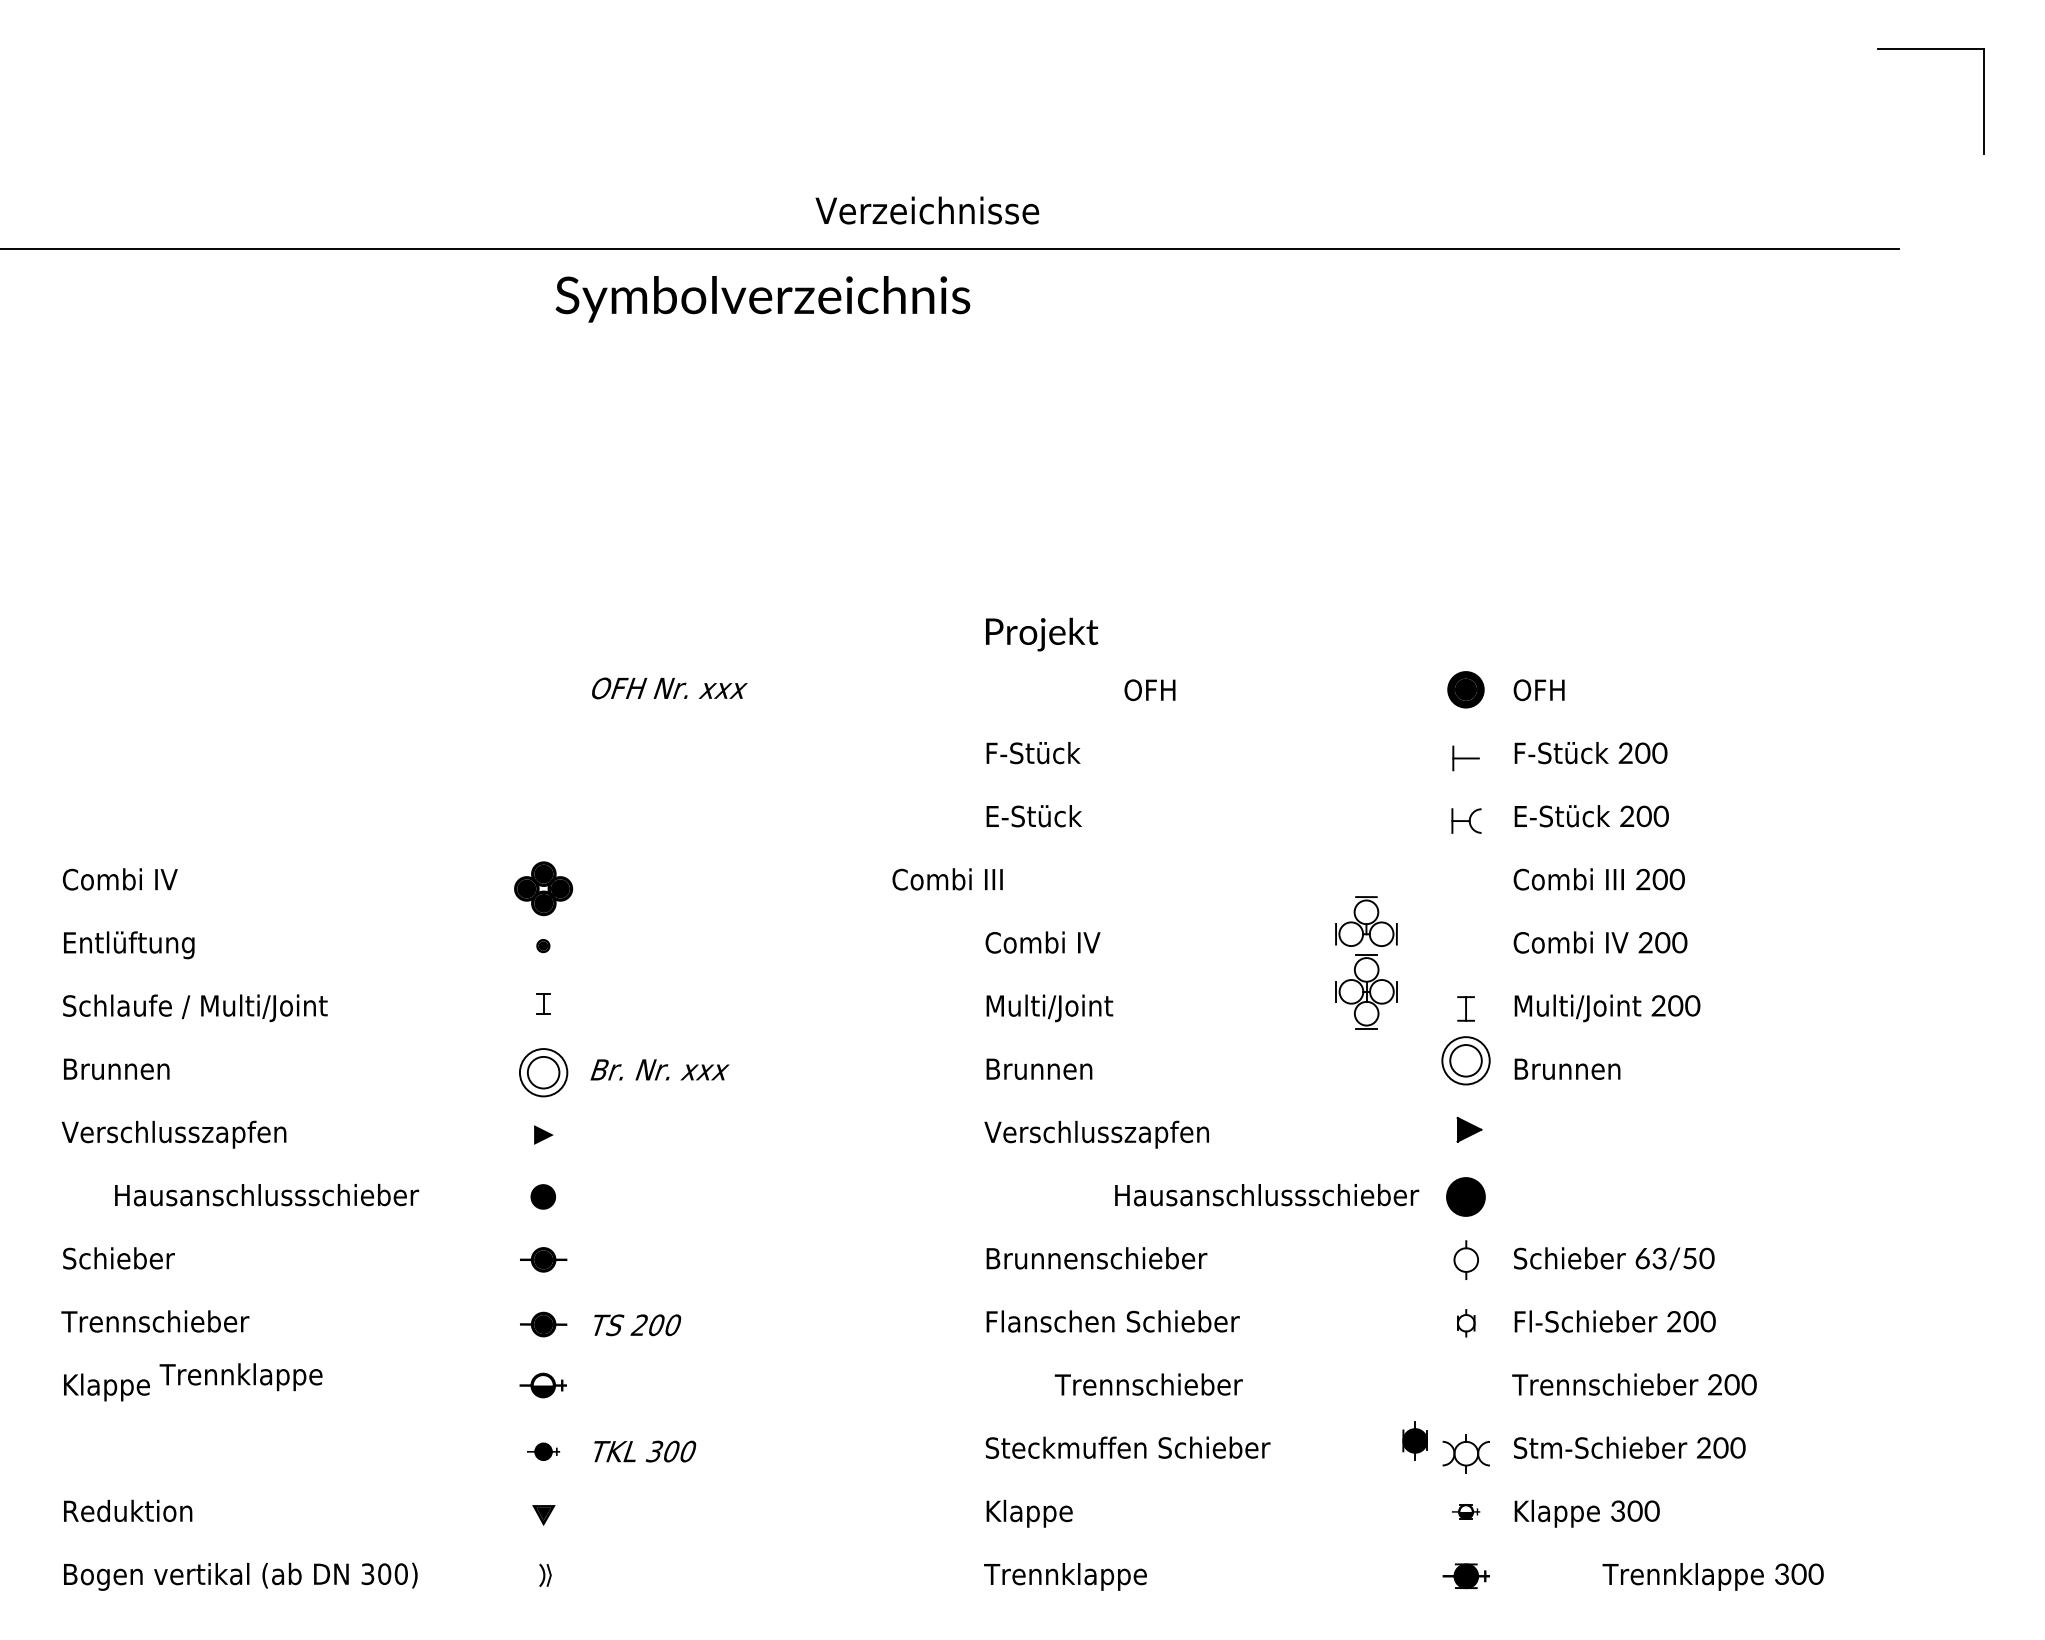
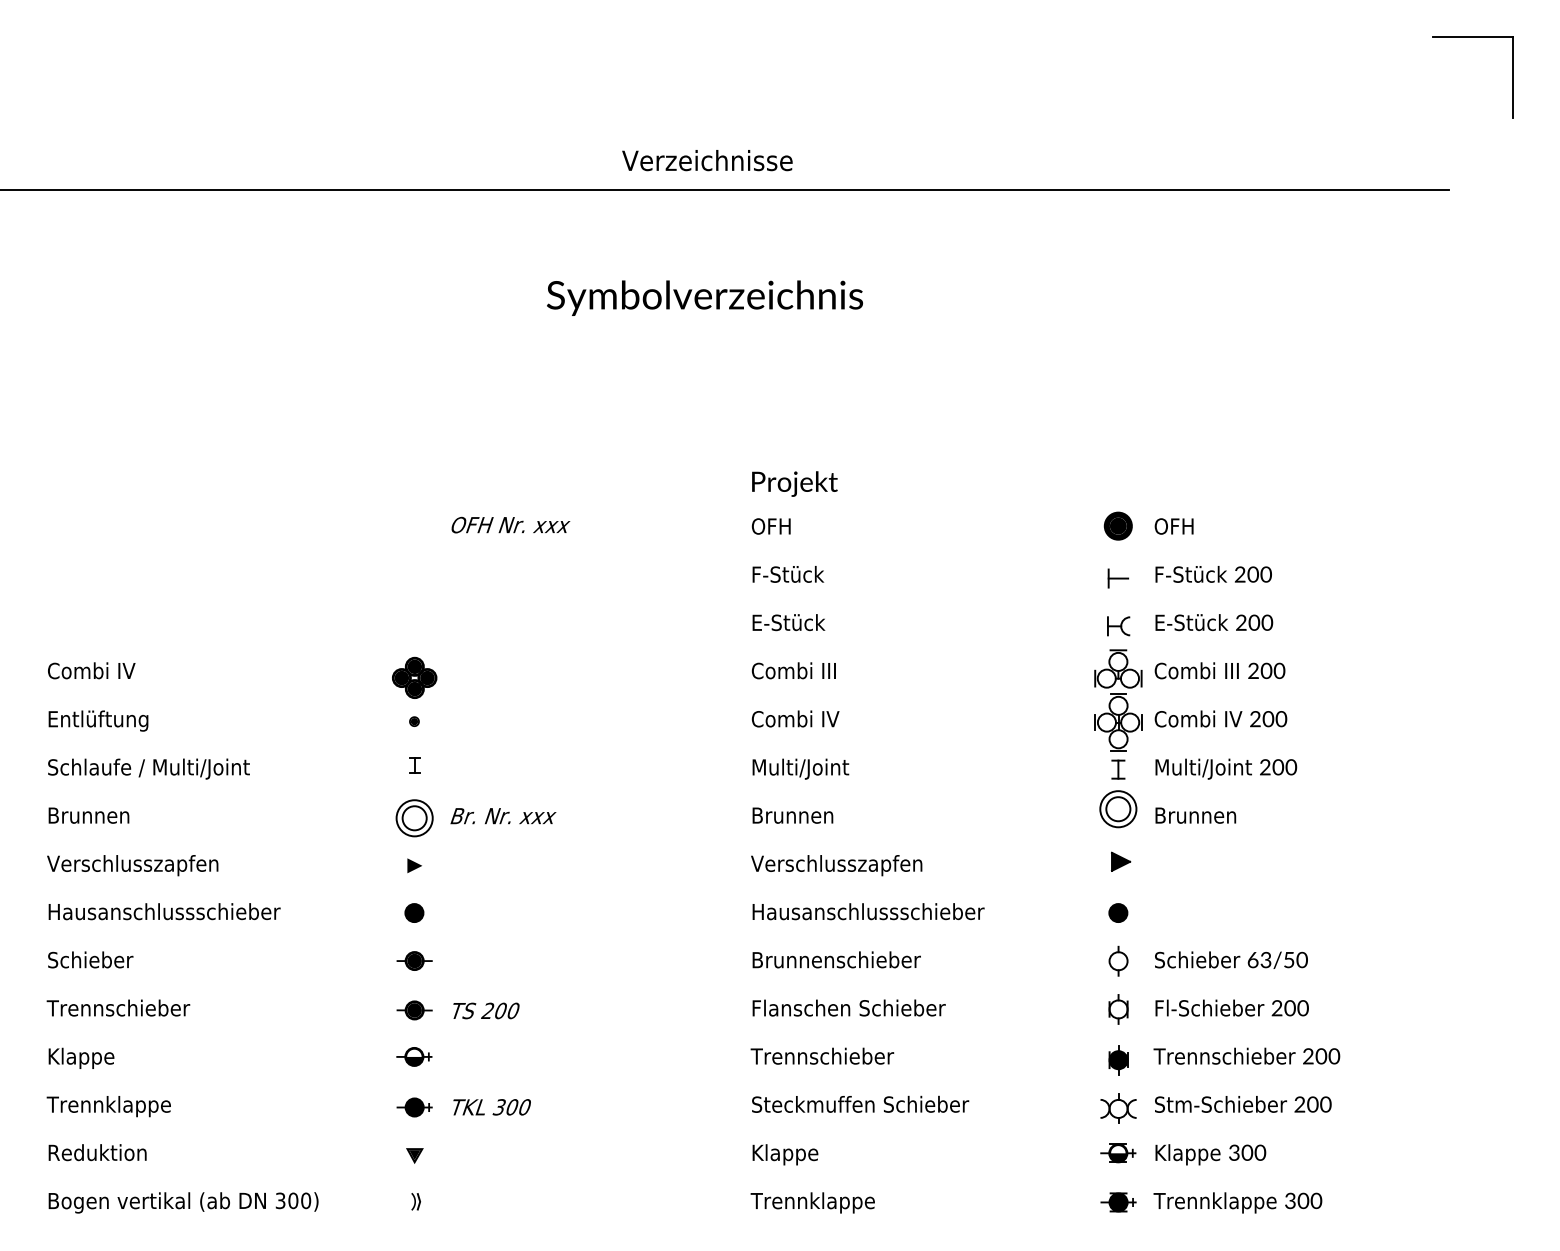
text: (762, 298) -> (704, 297), moved
text: (1148, 690) -> (770, 526), moved
text: (947, 878) -> (793, 670), moved
part: (1366, 962) -> (1118, 700), moved
text: (266, 1194) -> (164, 911), moved
text: (1266, 1194) -> (868, 911), moved
part: (1466, 1196) -> (1118, 912), size x0.62
part: (1466, 1323) -> (1118, 1009), size x1.43
text: (240, 1377) -> (108, 1106), moved
text: (1148, 1383) -> (822, 1055), moved
part: (1415, 1441) -> (1118, 1060), moved
part: (543, 1451) -> (414, 1107), size x1.43
part: (1466, 1512) -> (1118, 1153), size x1.67
text: (1712, 1576) -> (1237, 1202), moved

